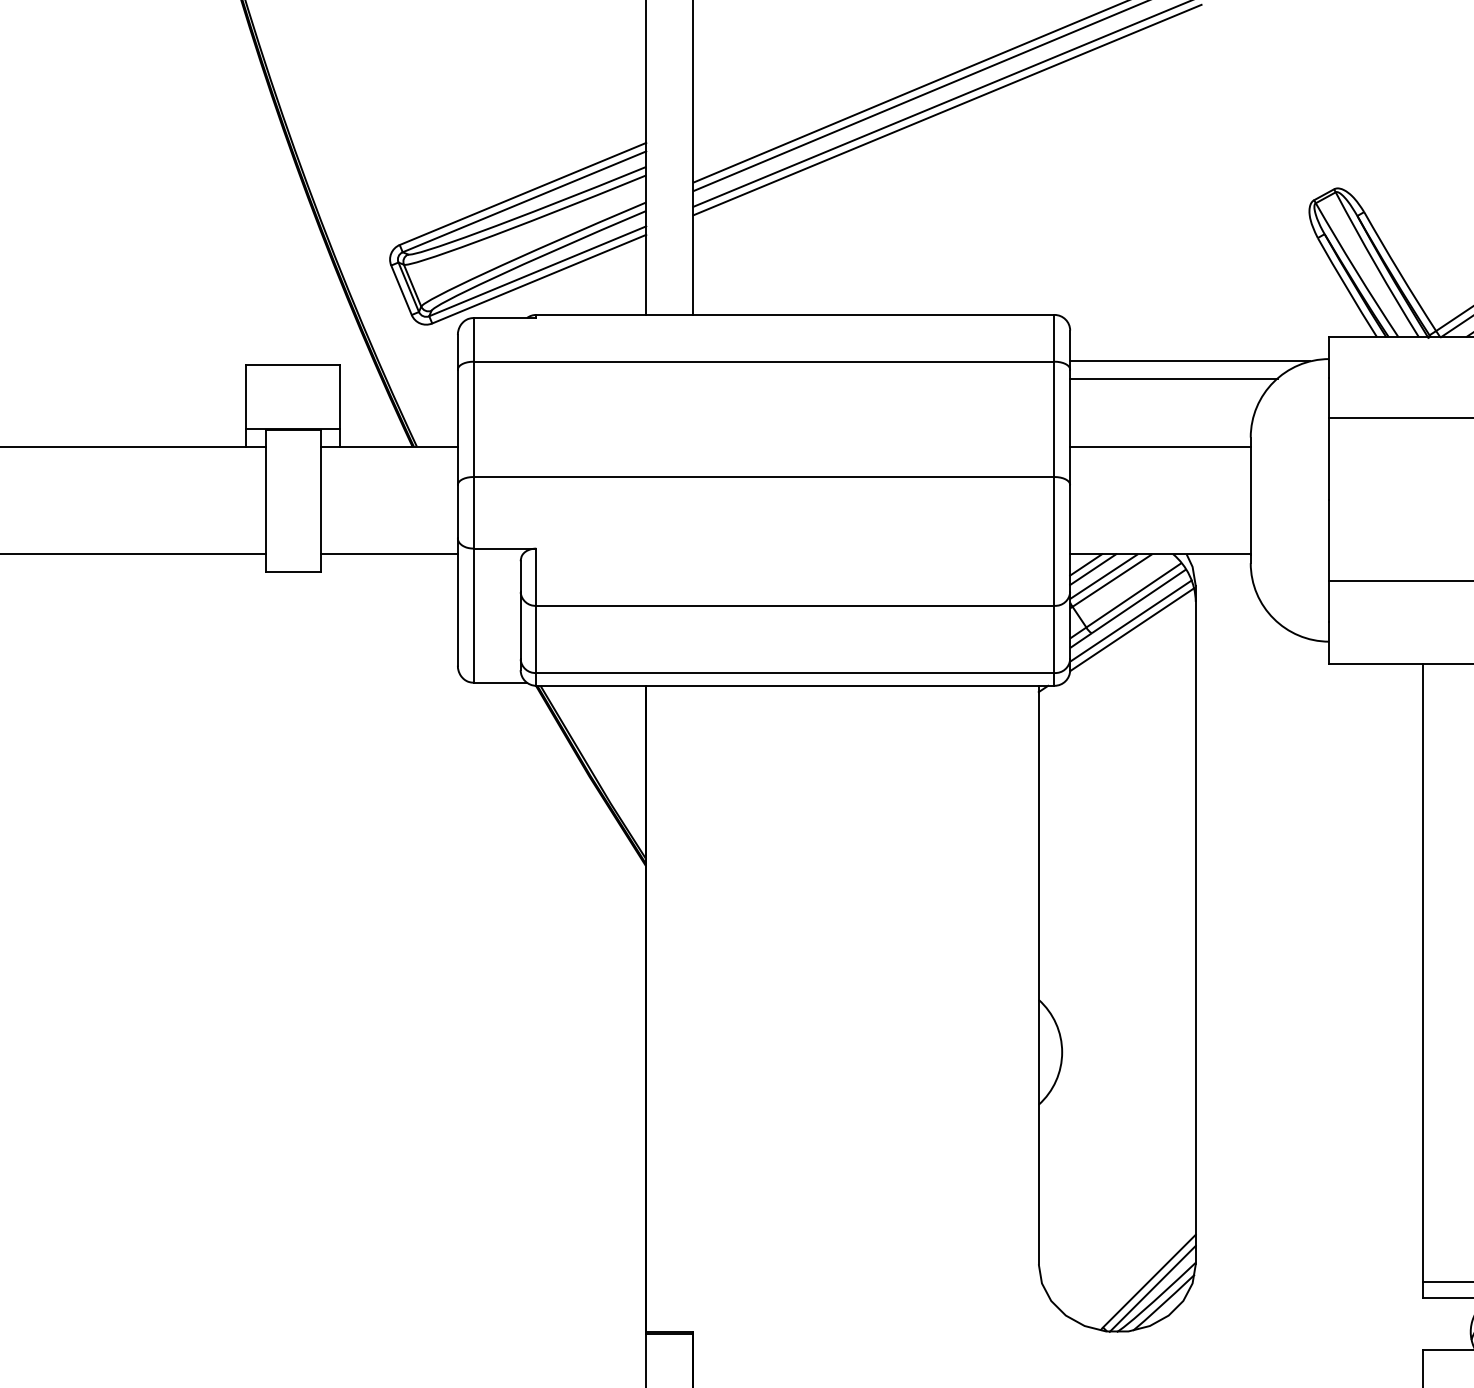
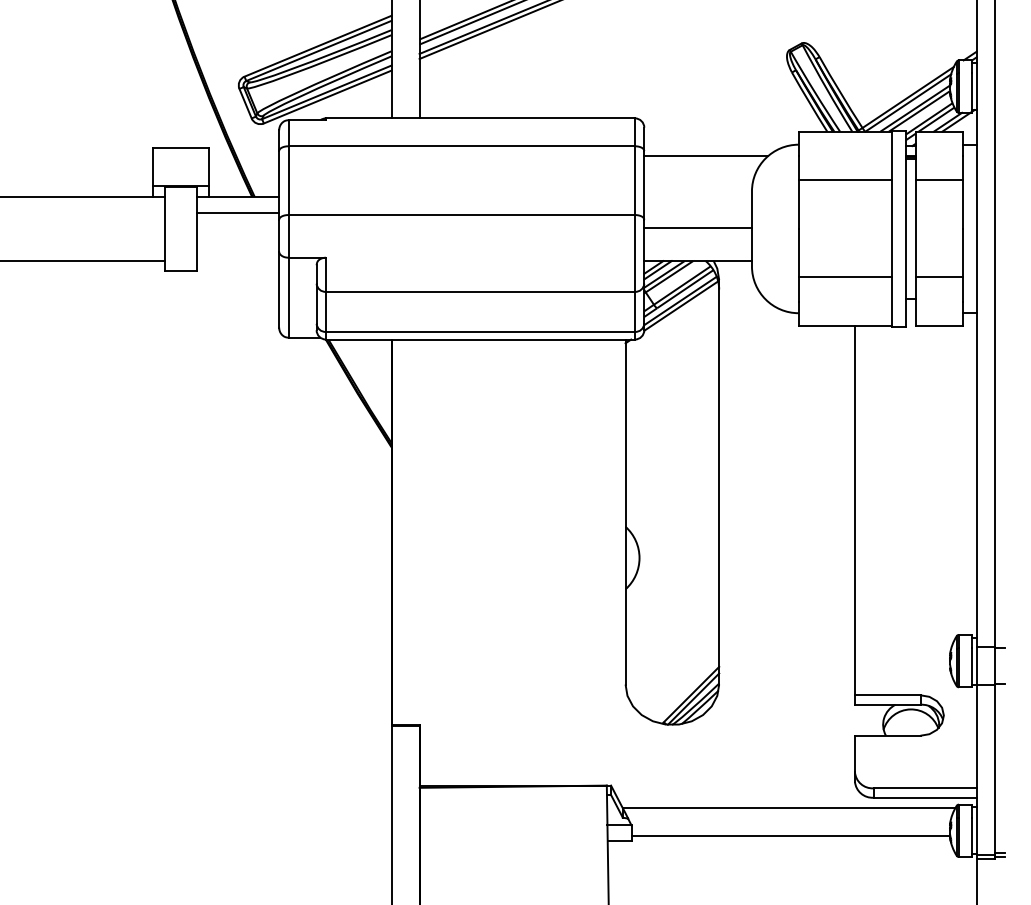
line: (1189, 362) -> (715, 146), removed
line: (1159, 445) -> (697, 227), moved
line: (389, 554) -> (238, 213), moved

